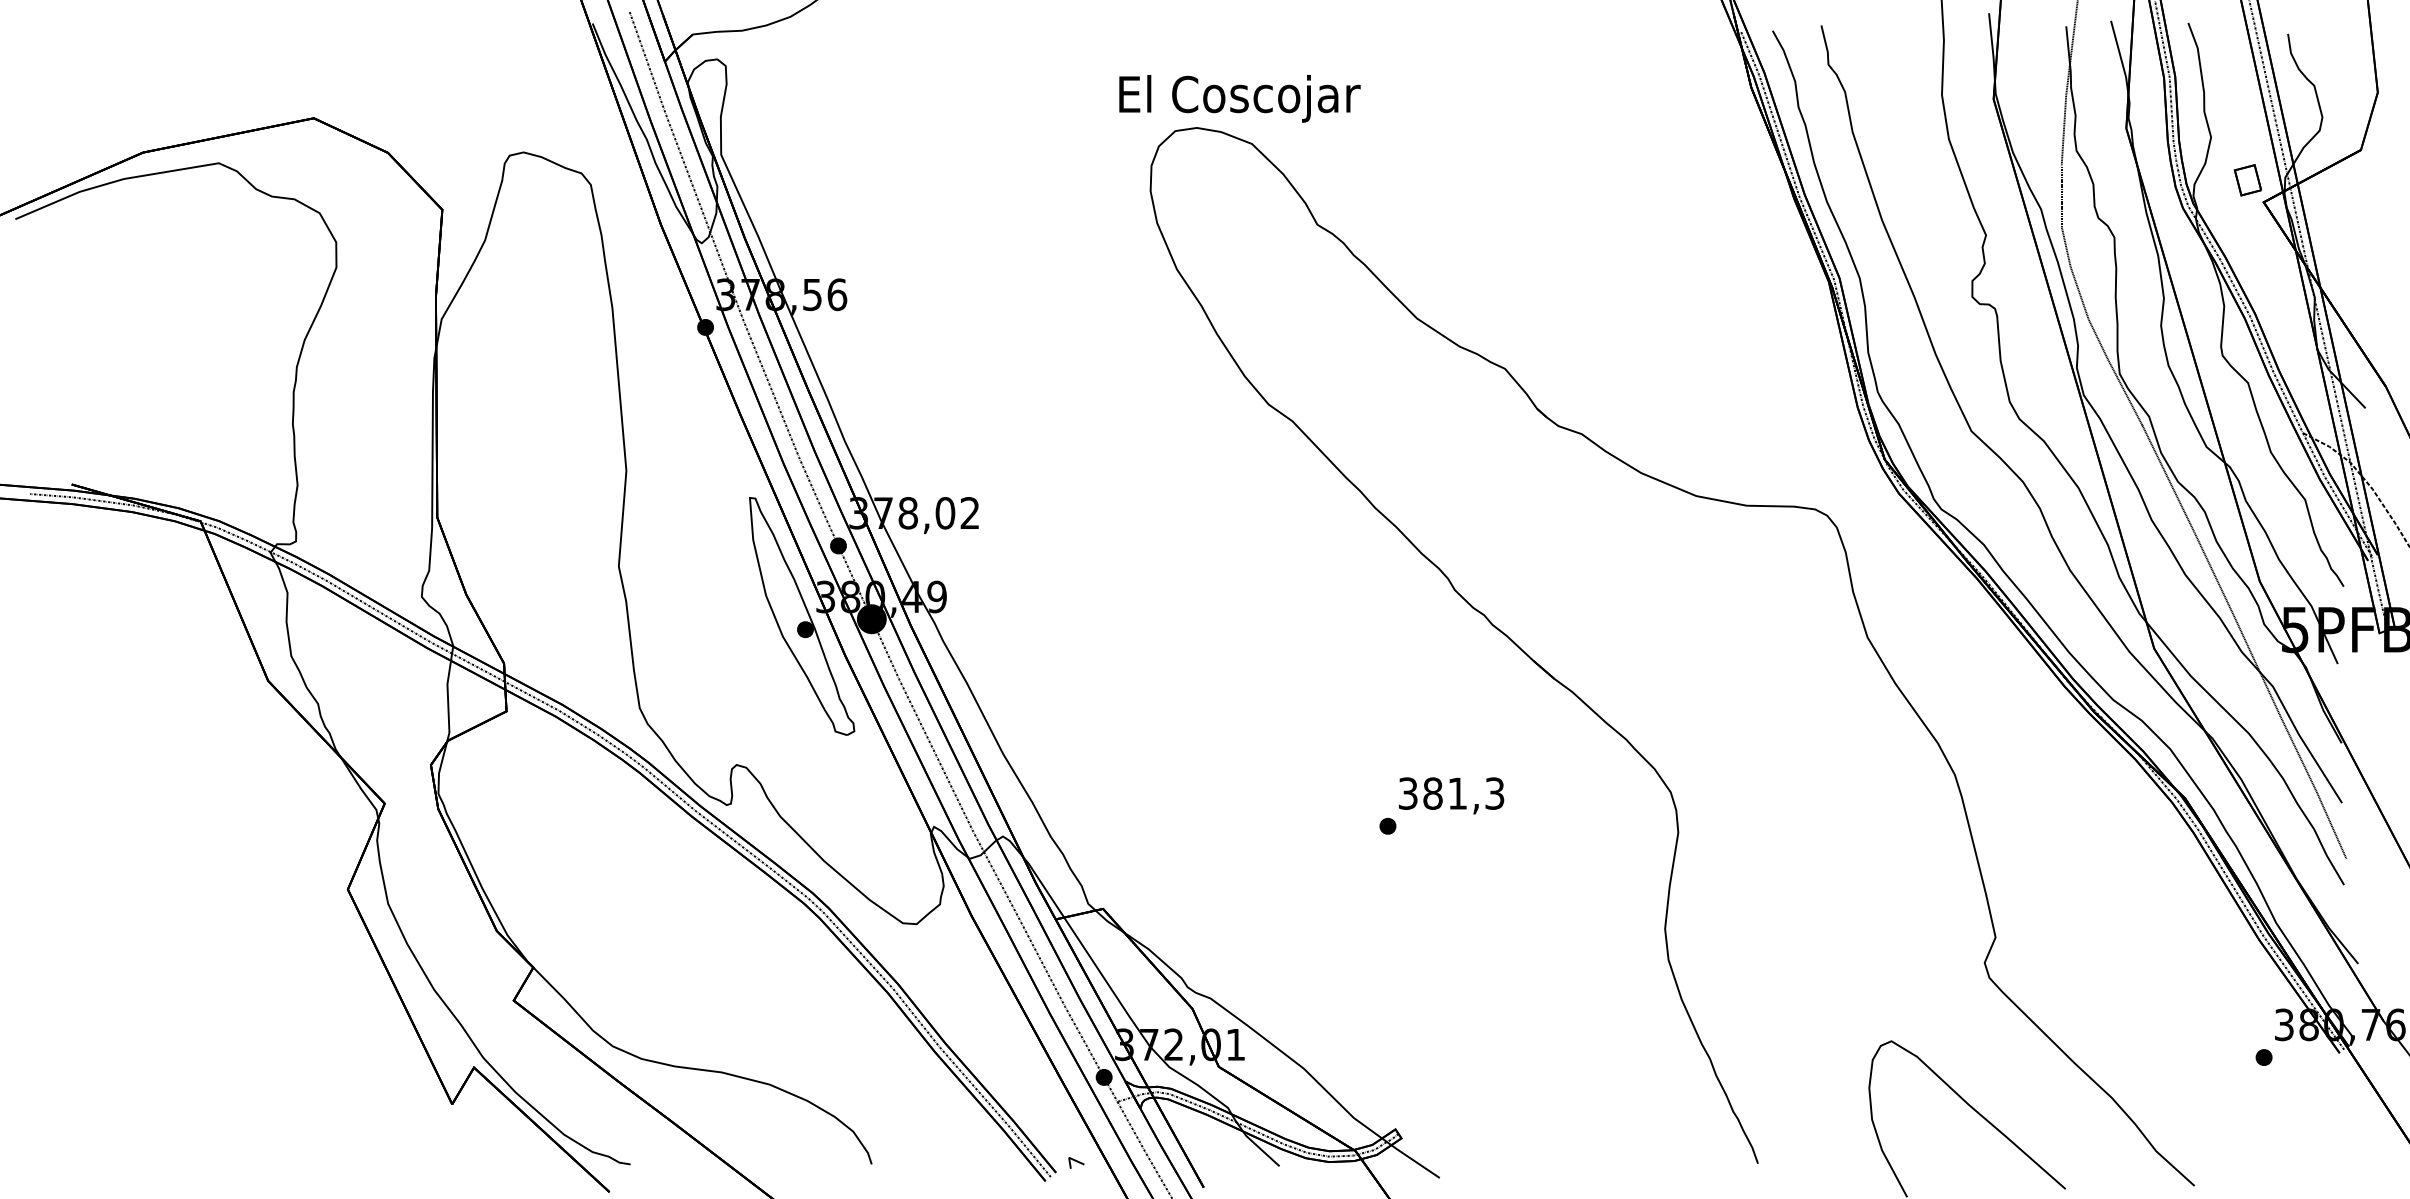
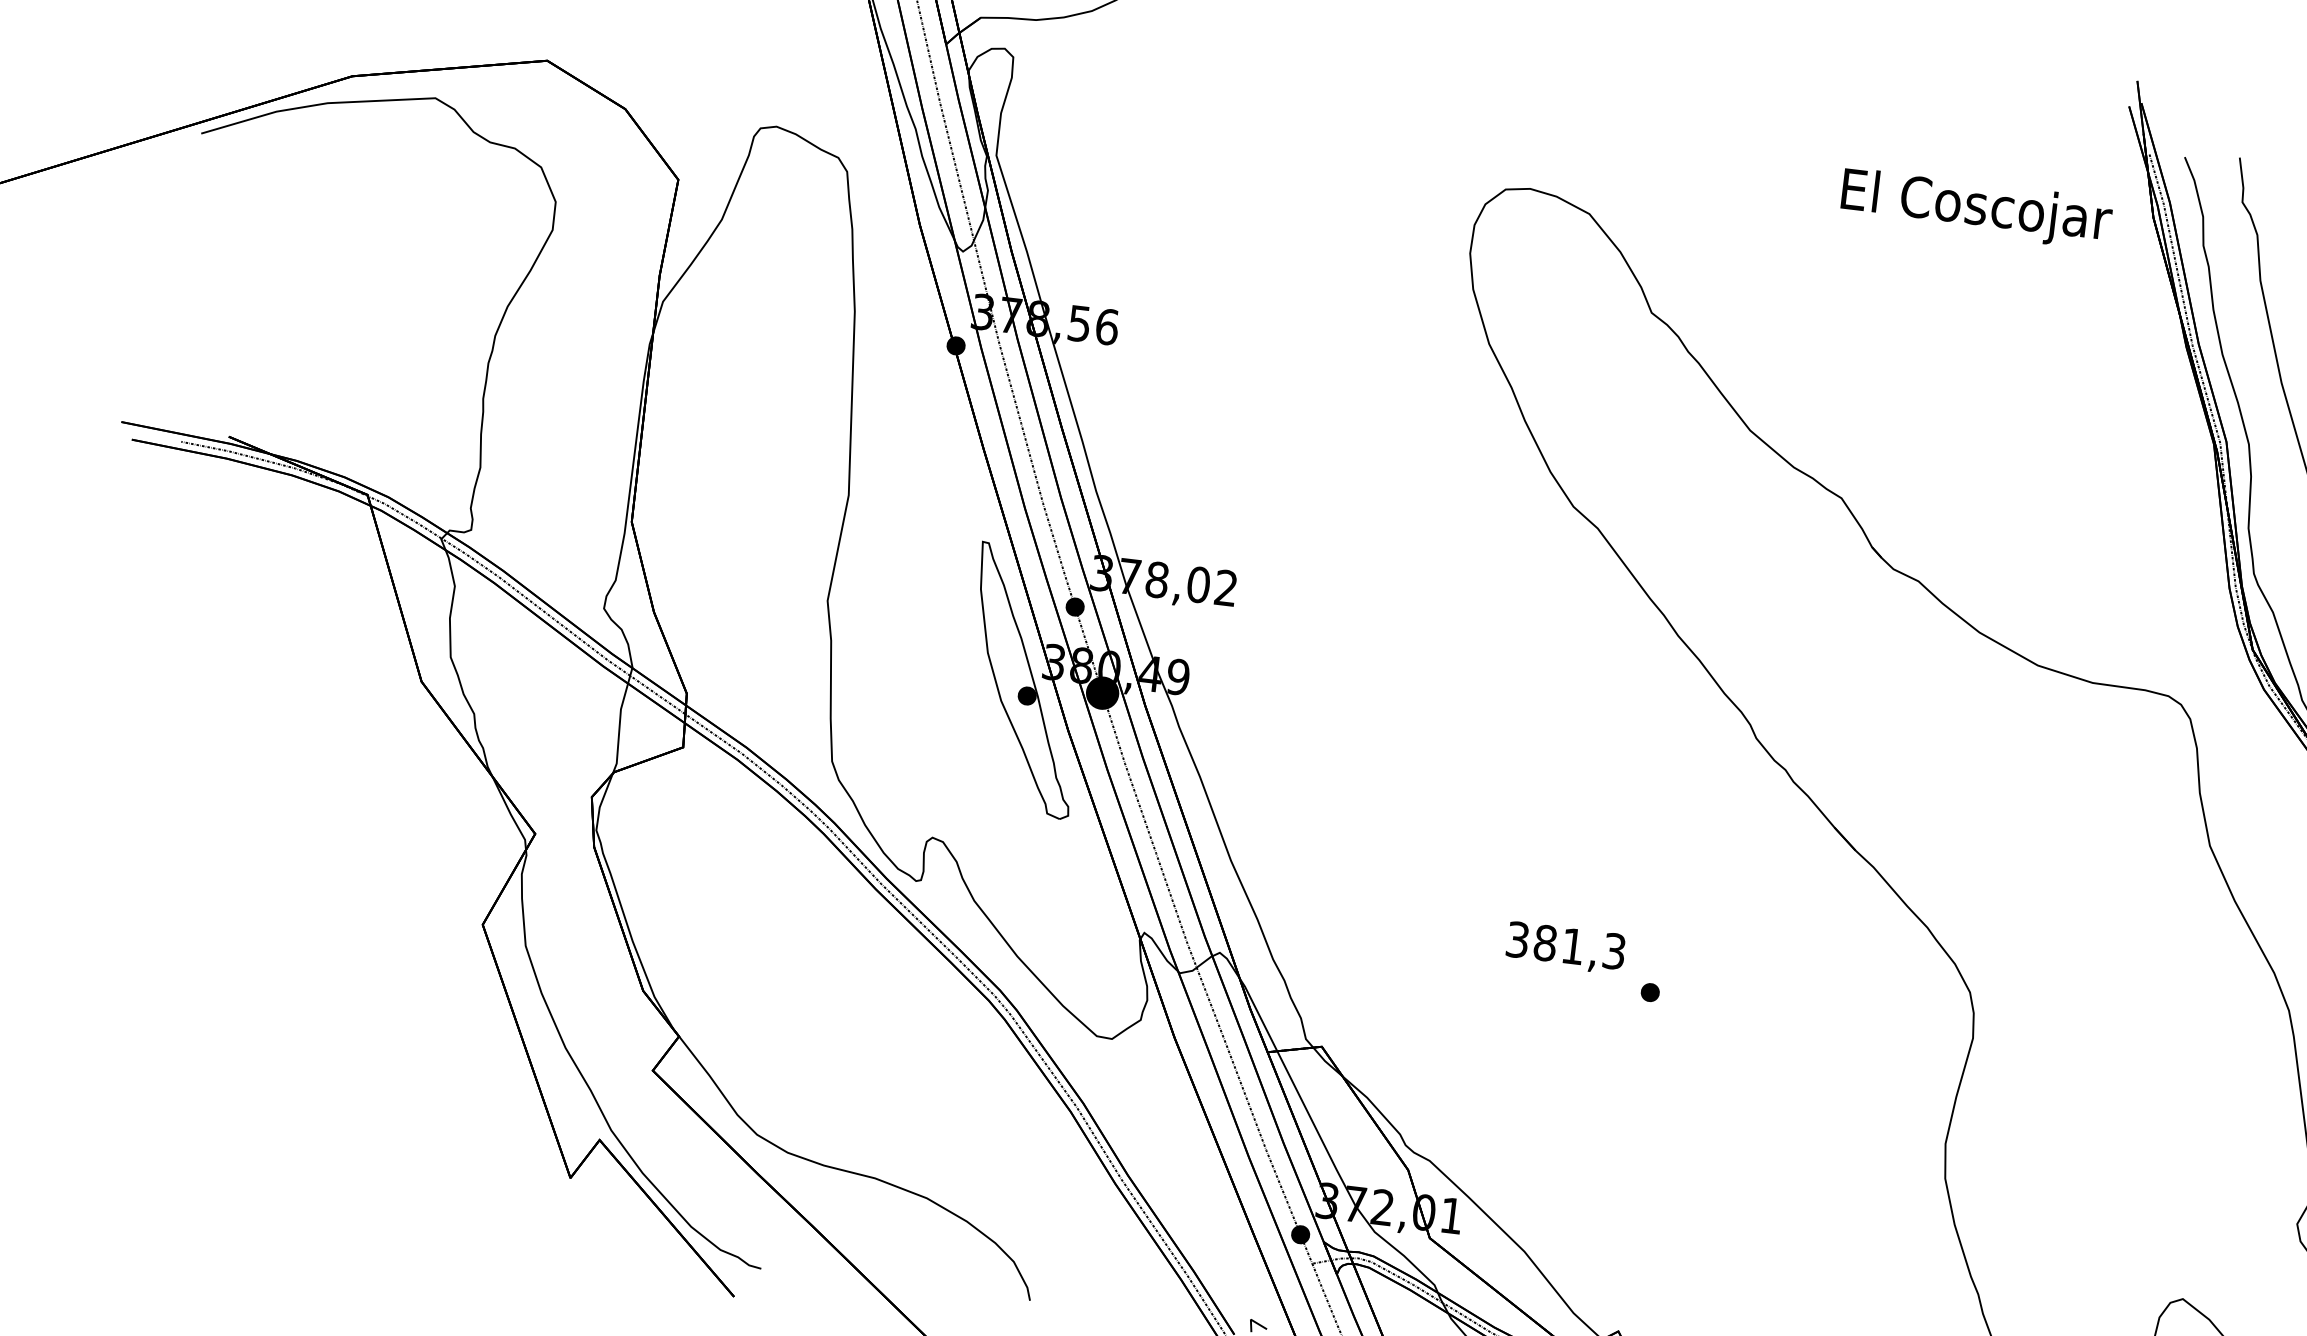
text: (1239, 98) -> (1976, 208), moved
text: (1451, 795) -> (1565, 947), moved

